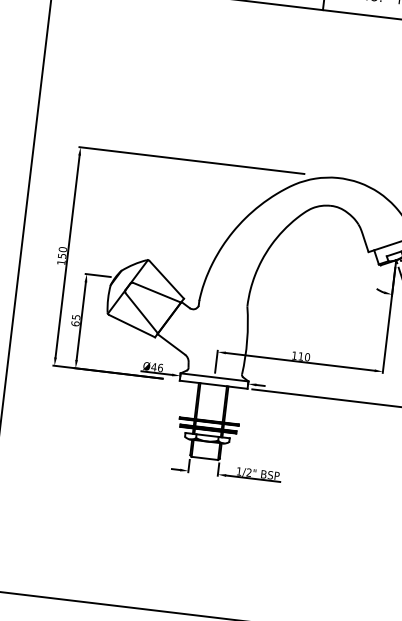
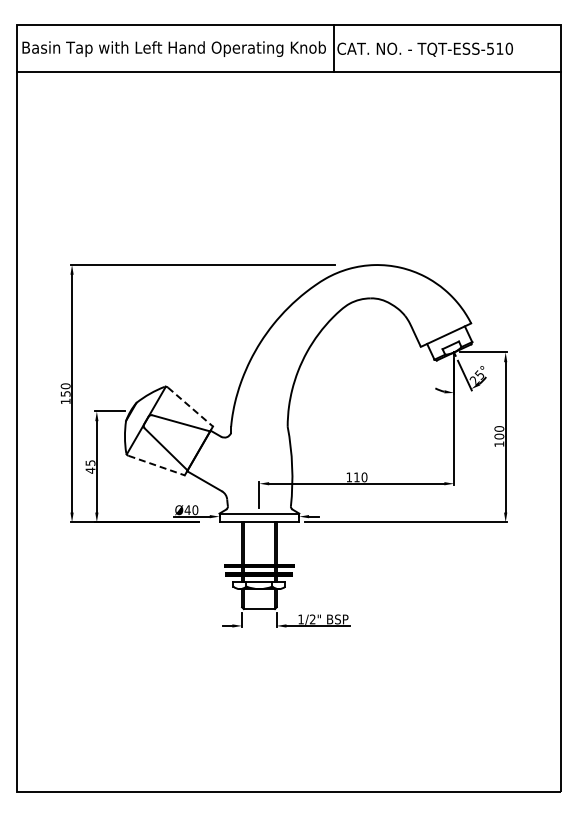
line: (166, 280) -> (190, 407), solid -> dashed
text: (75, 323) -> (90, 470), 65 -> 45
line: (132, 326) -> (156, 465), solid -> dashed
text: (160, 367) -> (195, 509), Ø46 -> Ø40

